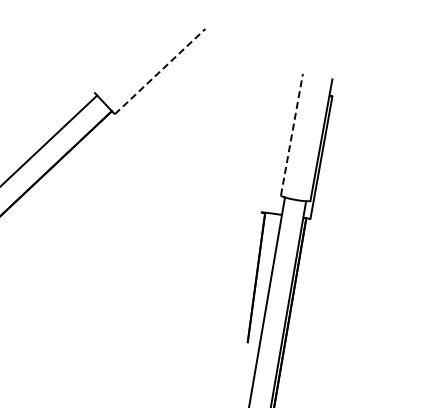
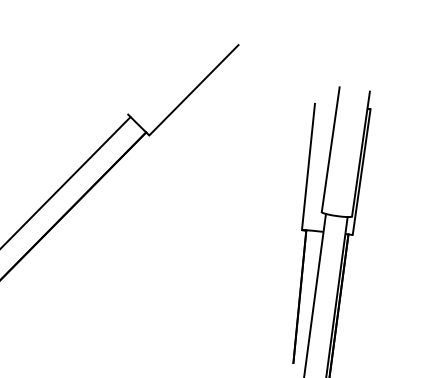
line: (160, 71) -> (194, 90), dashed -> solid
line: (291, 134) -> (330, 149), dashed -> solid
line: (269, 150) -> (308, 166), added

